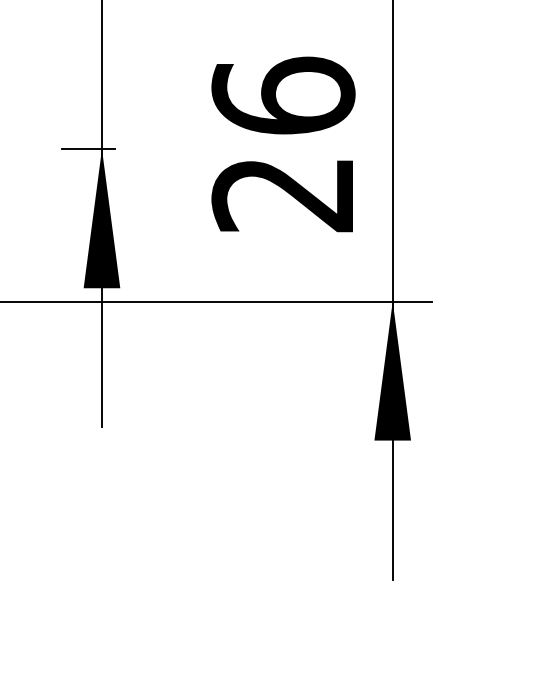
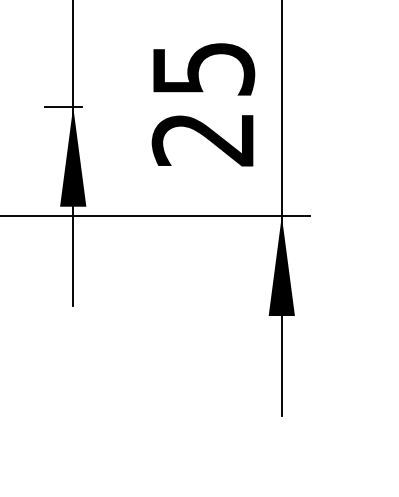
text: (283, 95) -> (203, 68), 26 -> 25

